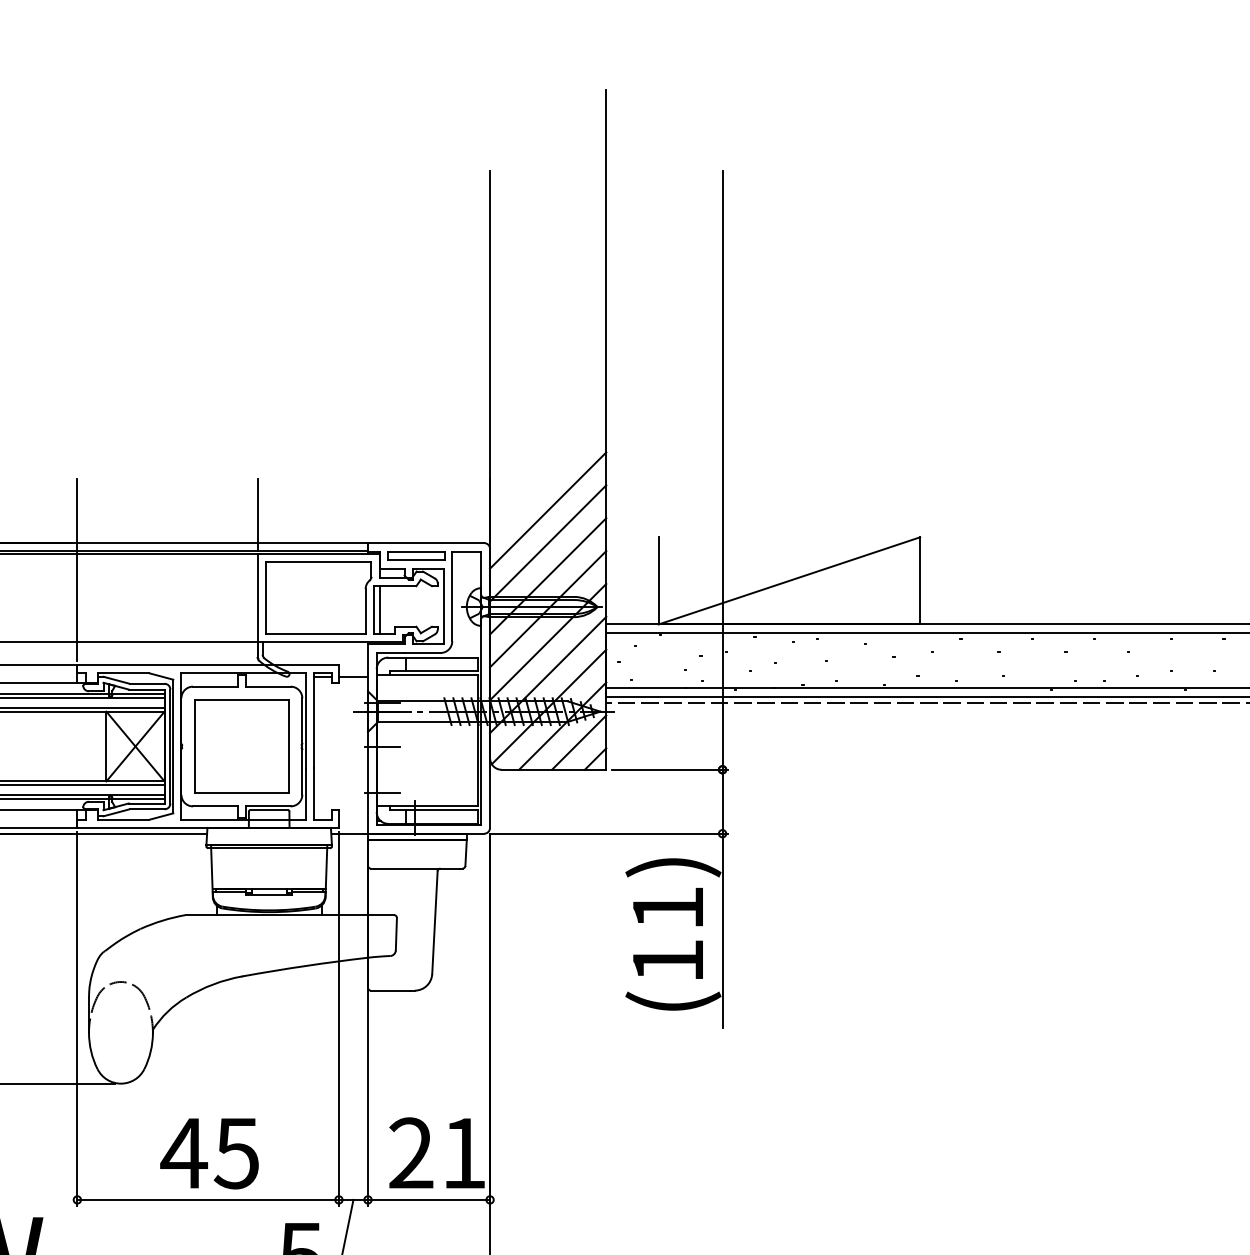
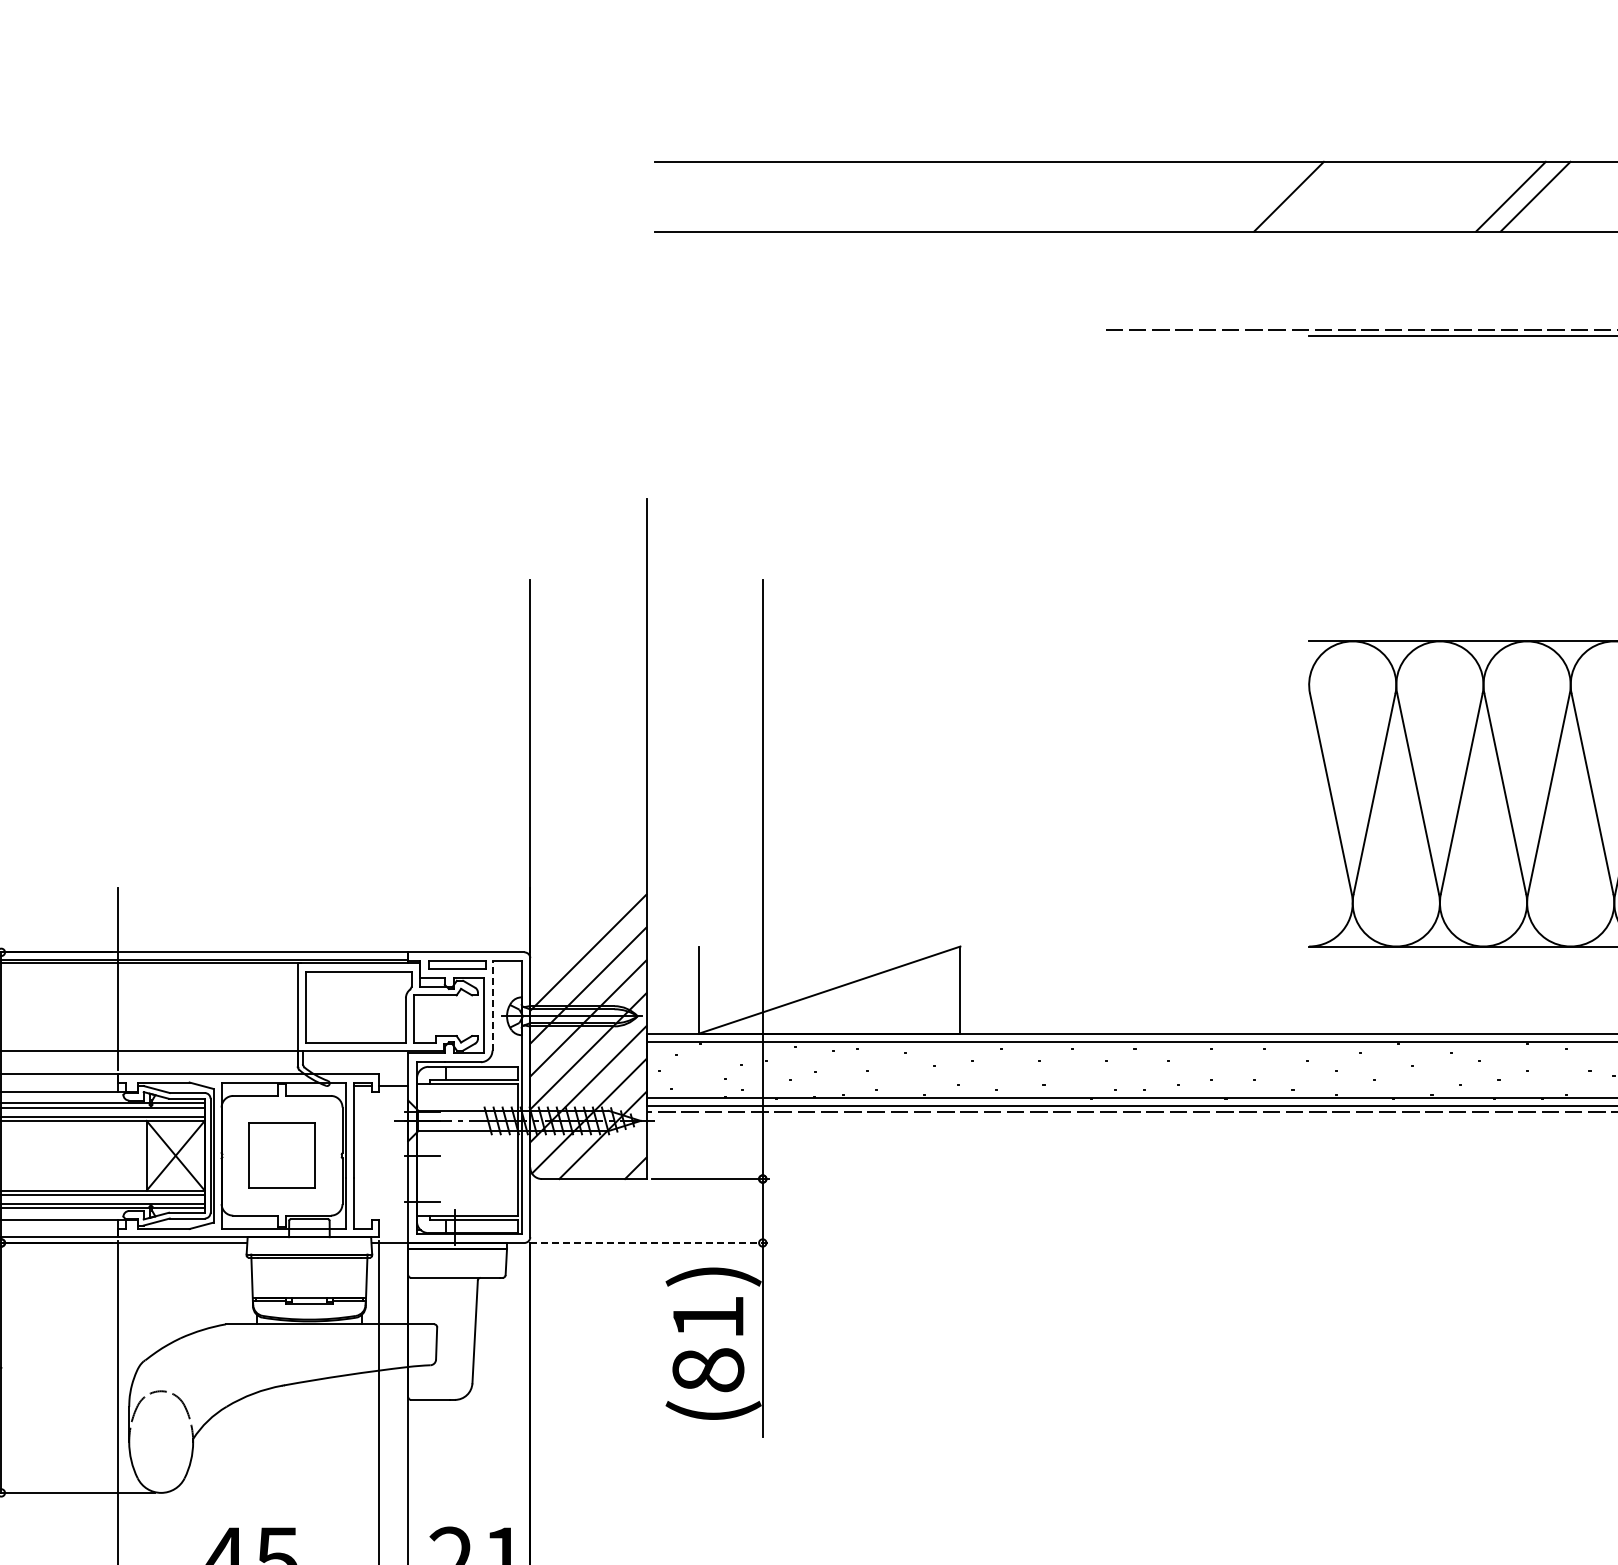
line: (548, 510) -> (588, 919), removed
line: (257, 515) -> (297, 924), removed
line: (452, 596) -> (492, 1005), solid -> dashed
line: (379, 610) -> (419, 1019), removed
line: (579, 742) -> (619, 1151), removed
part: (241, 746) -> (281, 1155), size x0.7
line: (609, 833) -> (649, 1242), solid -> dashed
text: (668, 961) -> (708, 1370), (11) -> (81)

